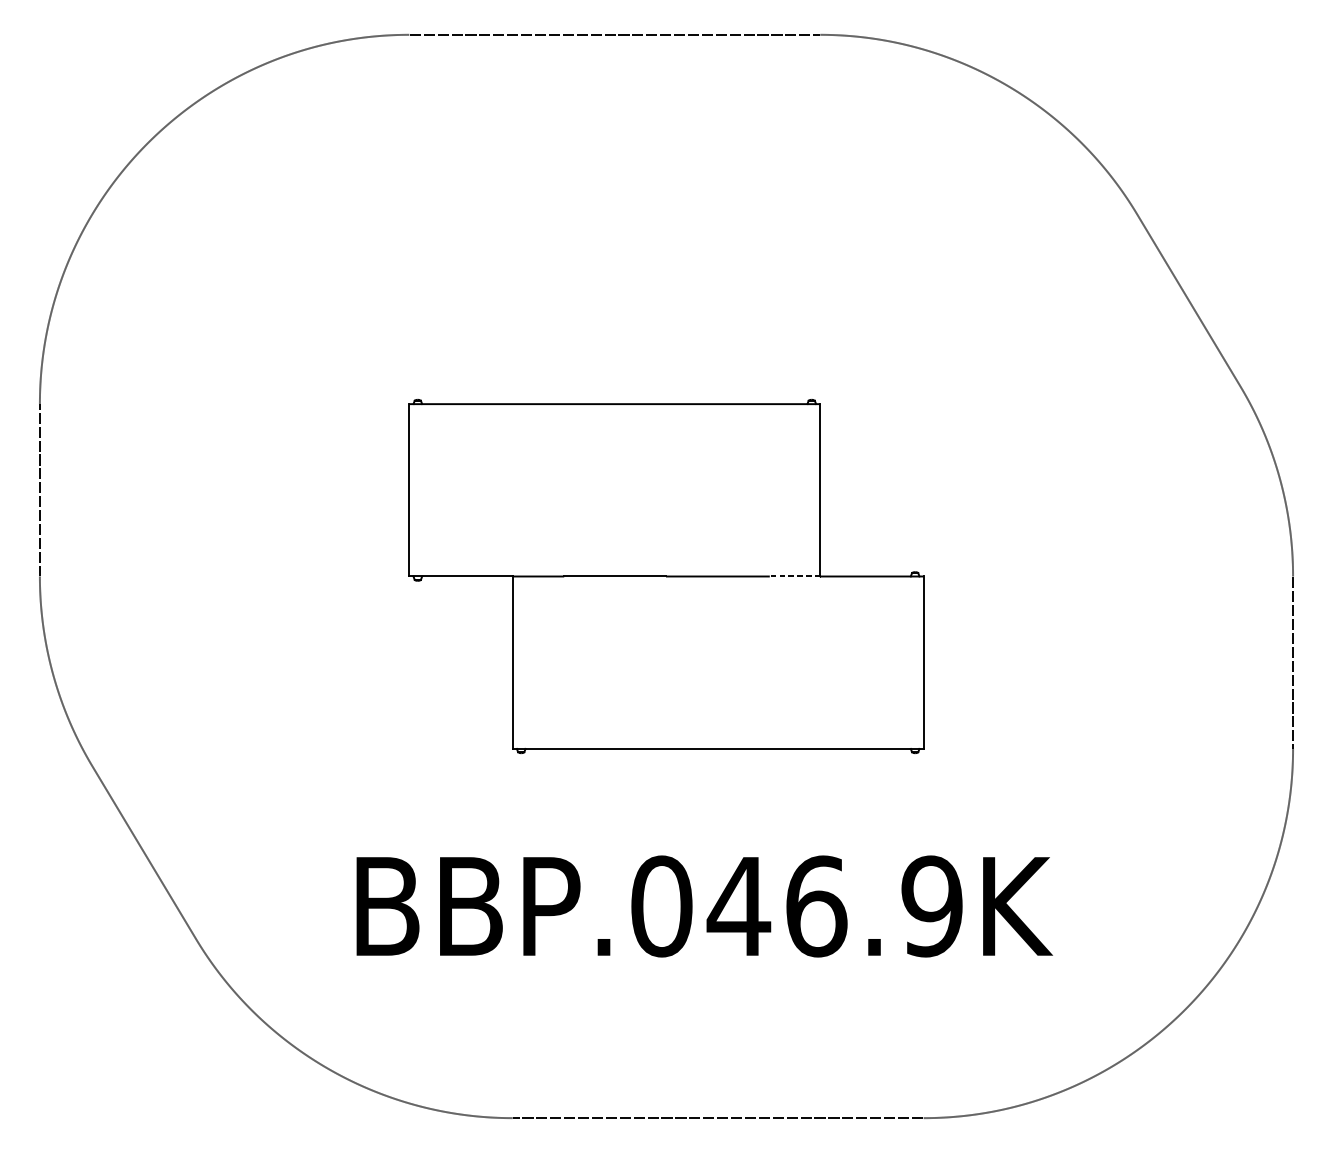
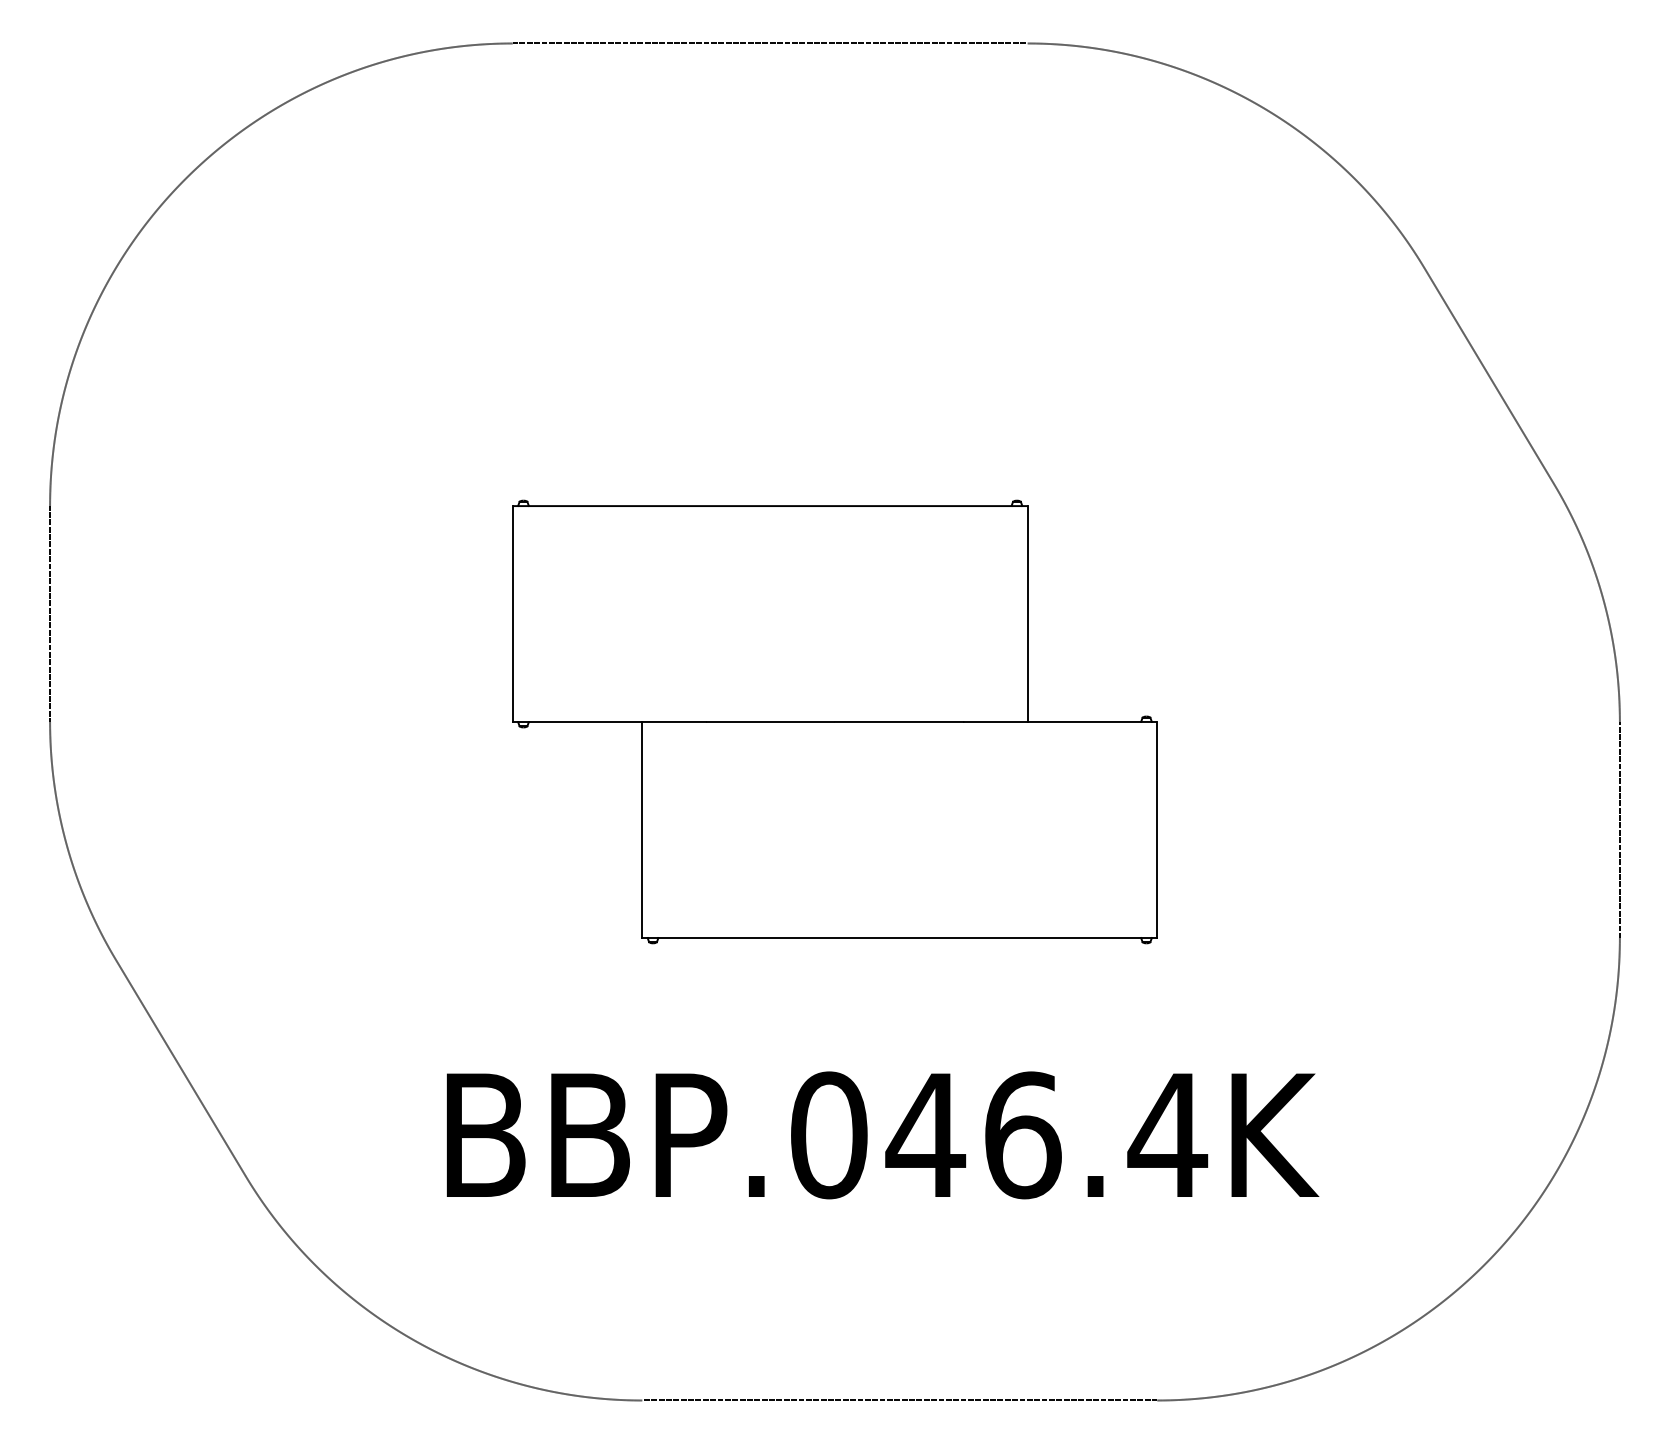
line: (795, 576) -> (996, 721), dashed -> solid
text: (931, 906) -> (1167, 1135), BBP.046.9K -> BBP.046.4K

